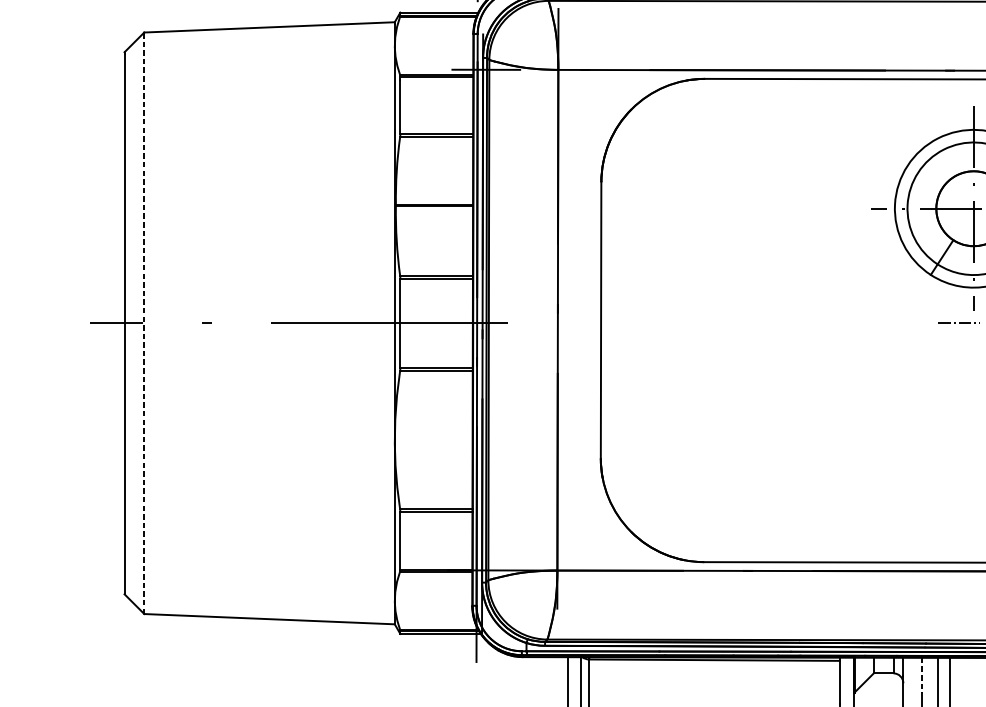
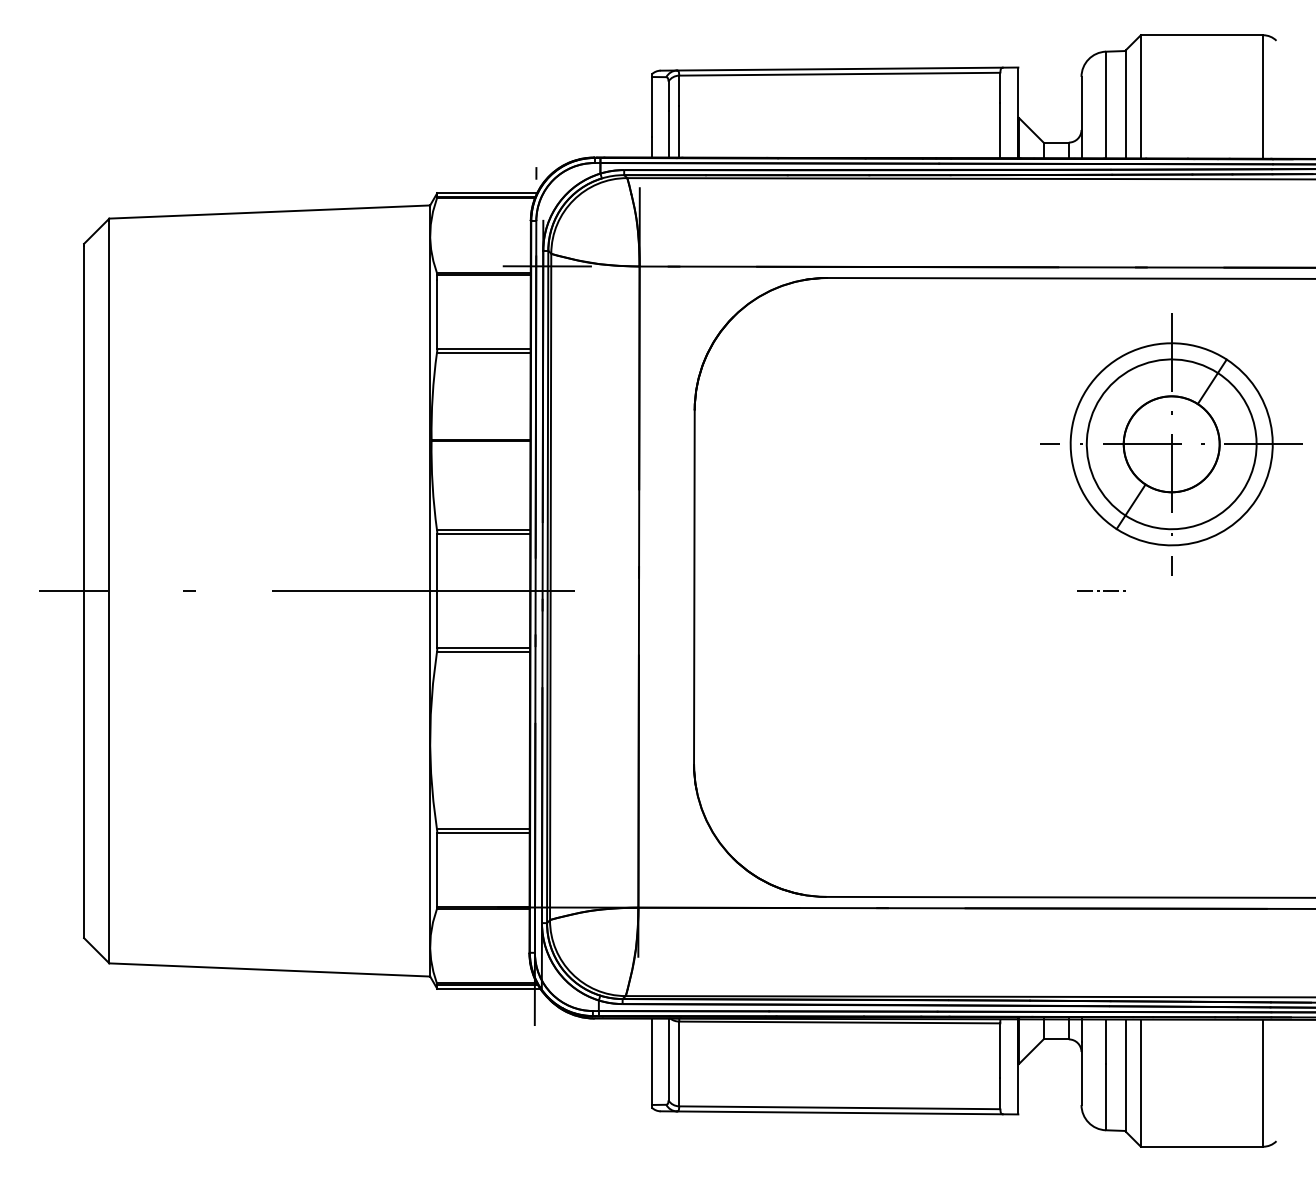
line: (955, 322) -> (1099, 590), moved
line: (144, 323) -> (109, 591), dashed -> solid
line: (922, 675) -> (1105, 1042), dashed -> solid

